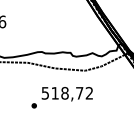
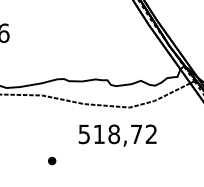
text: (66, 94) -> (116, 136), moved

